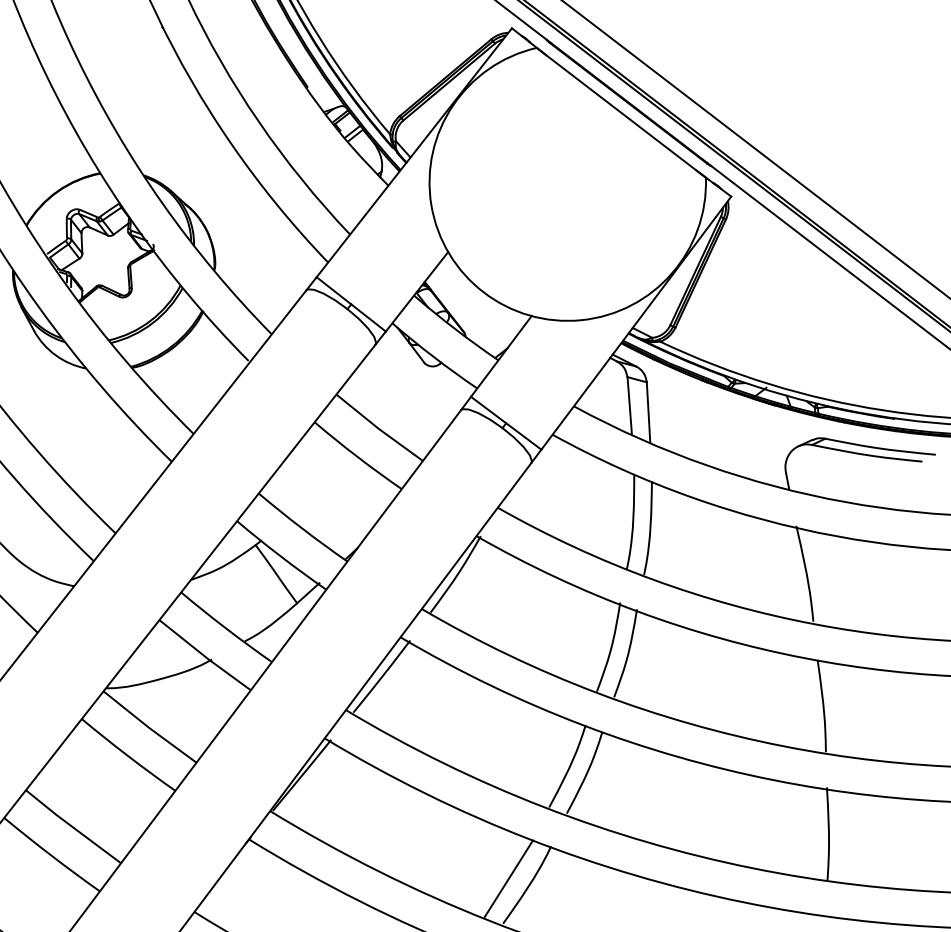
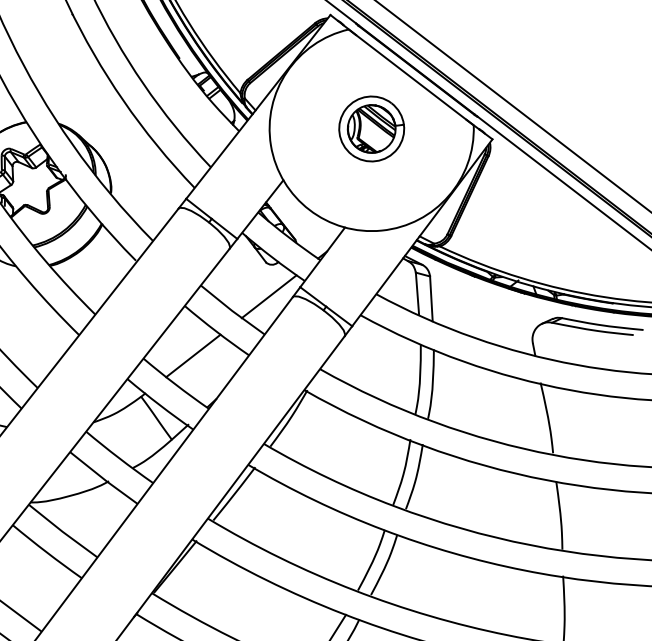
part: (567, 182) -> (371, 128), added
line: (428, 409) -> (268, 296), added
line: (326, 489) -> (193, 355), added

